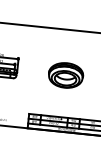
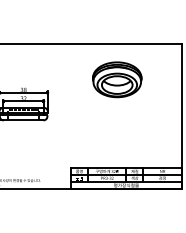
part: (66, 75) -> (117, 79), moved

